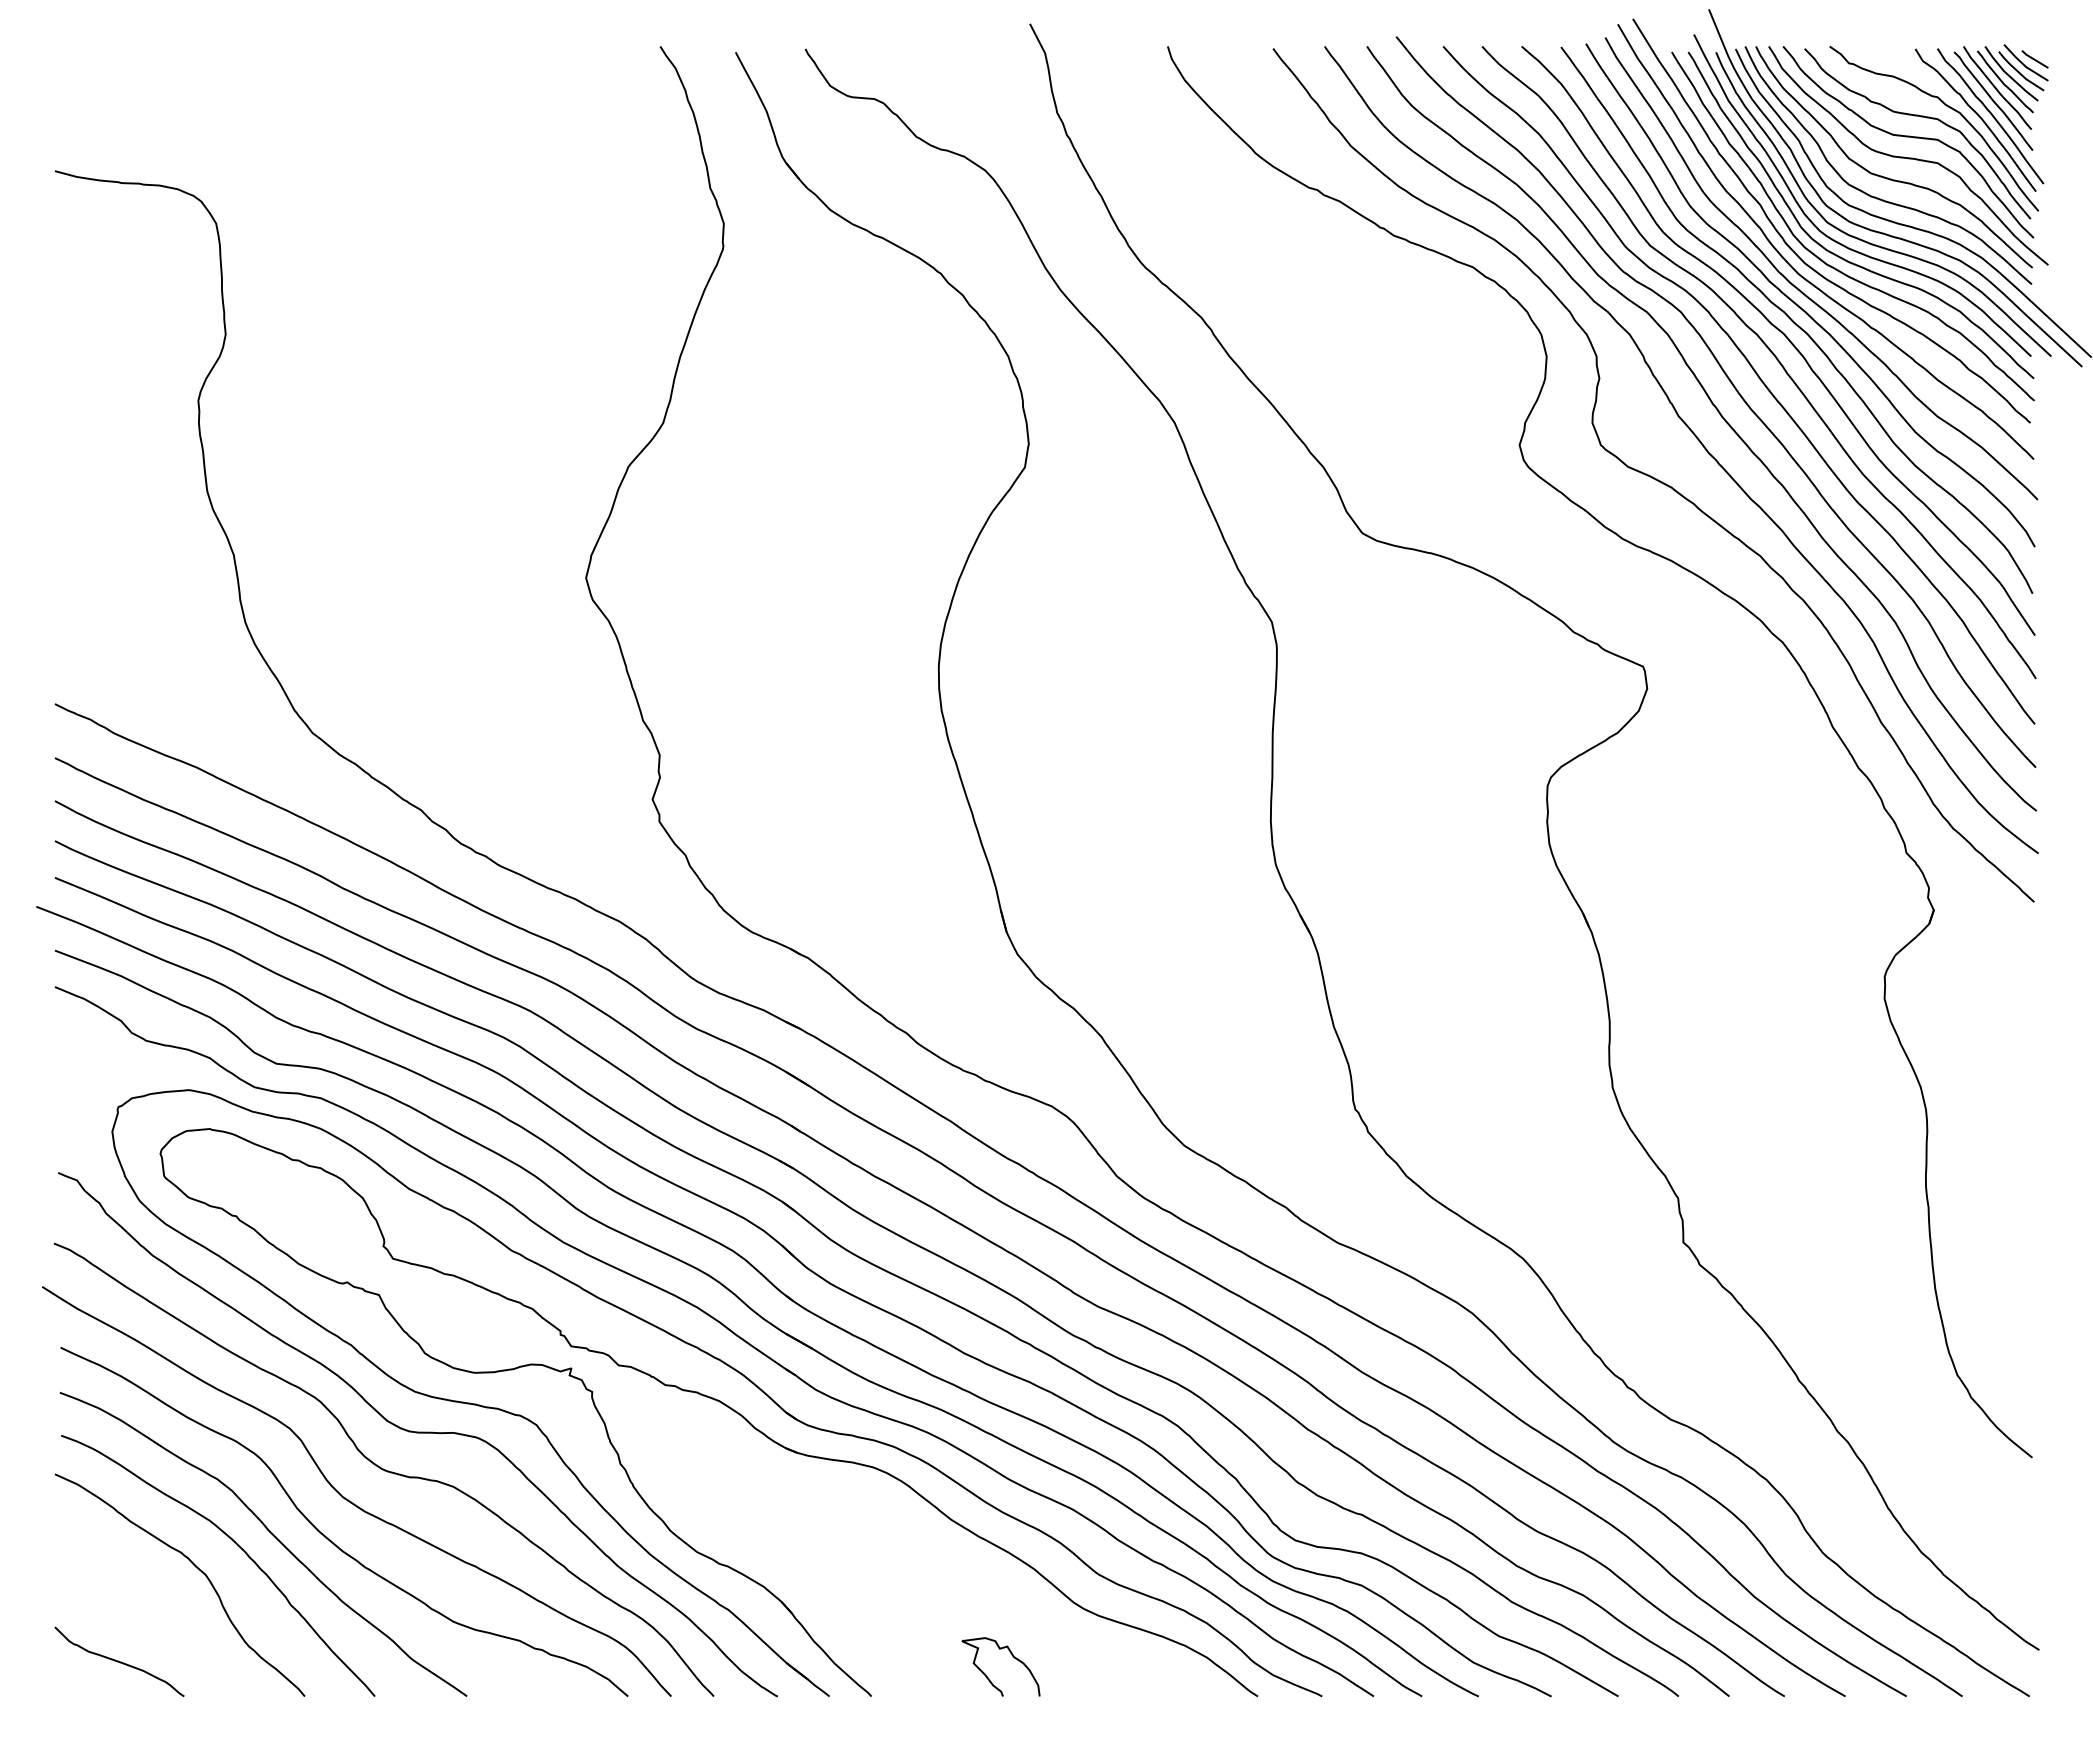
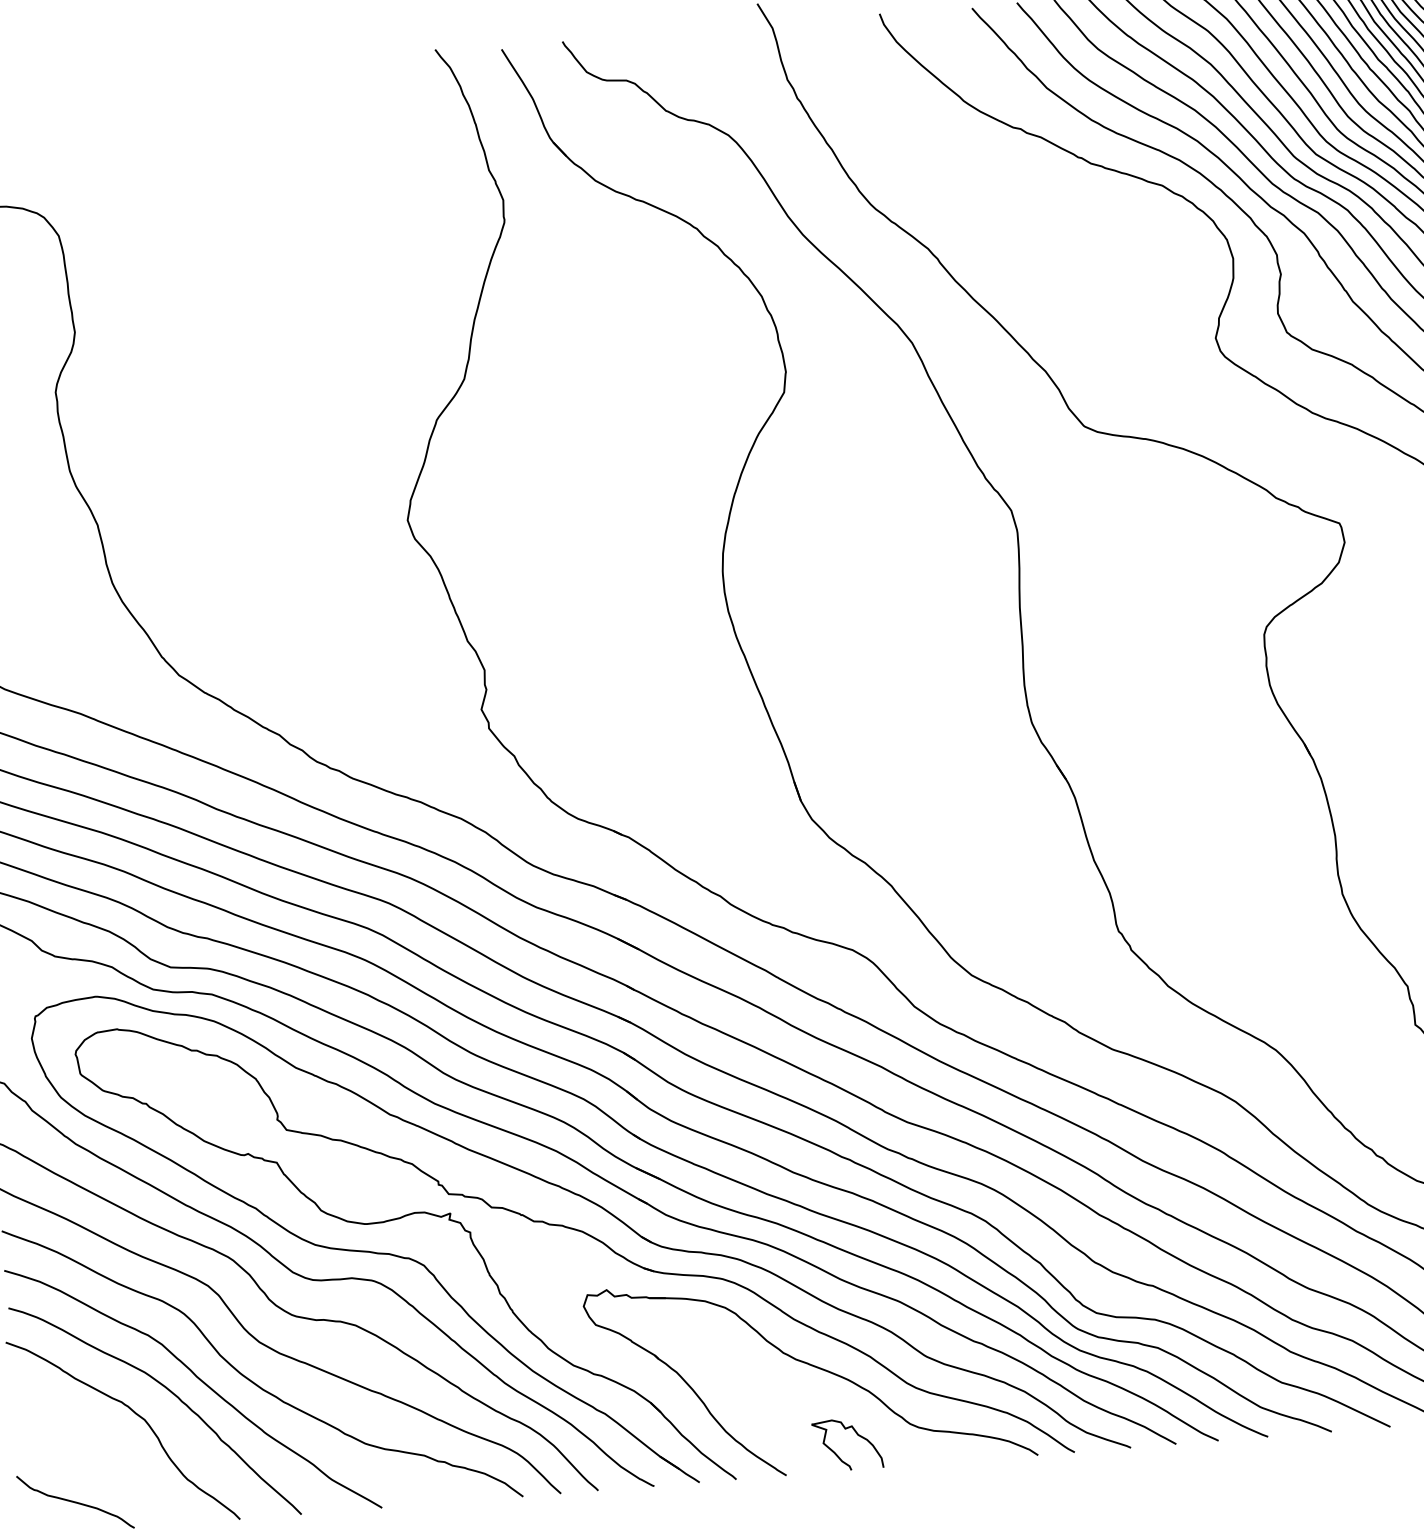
part: (968, 1575) -> (812, 1366), added

